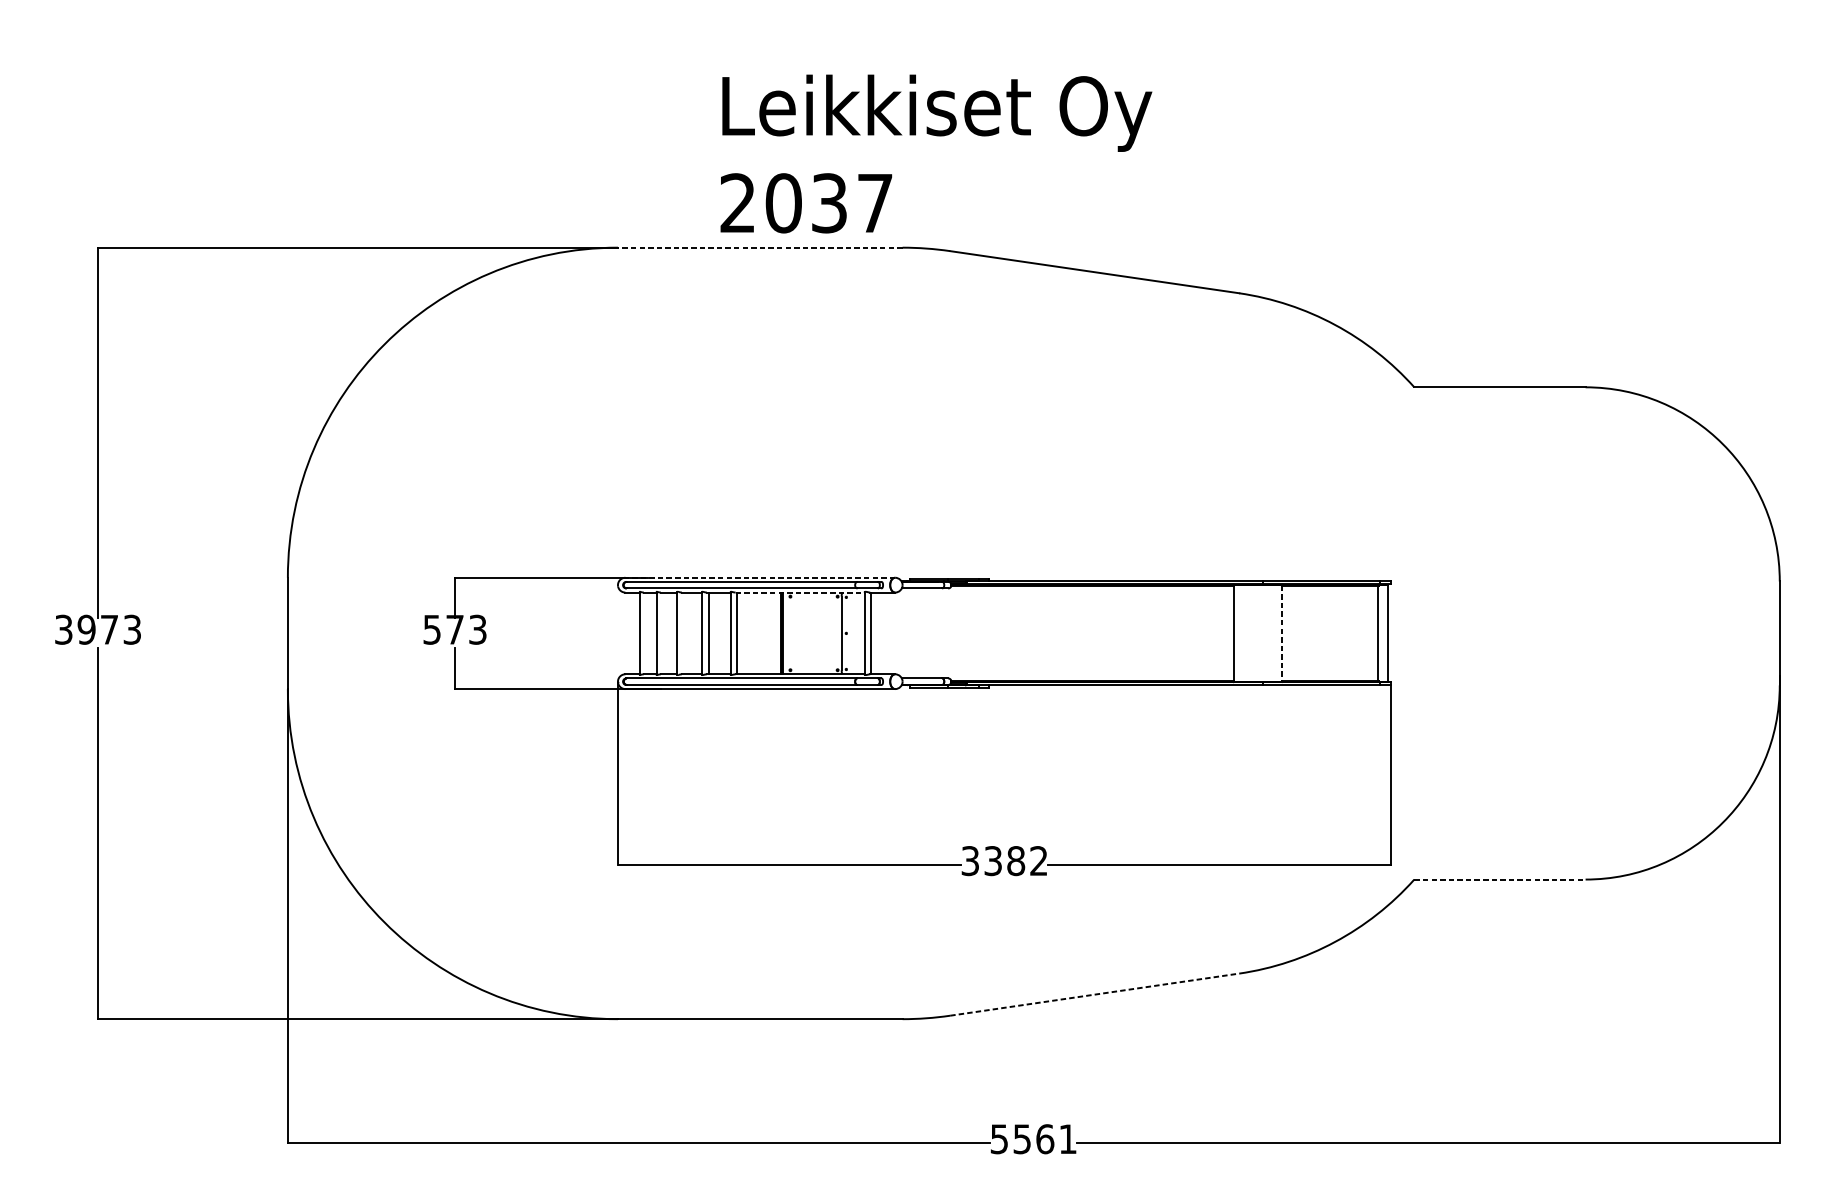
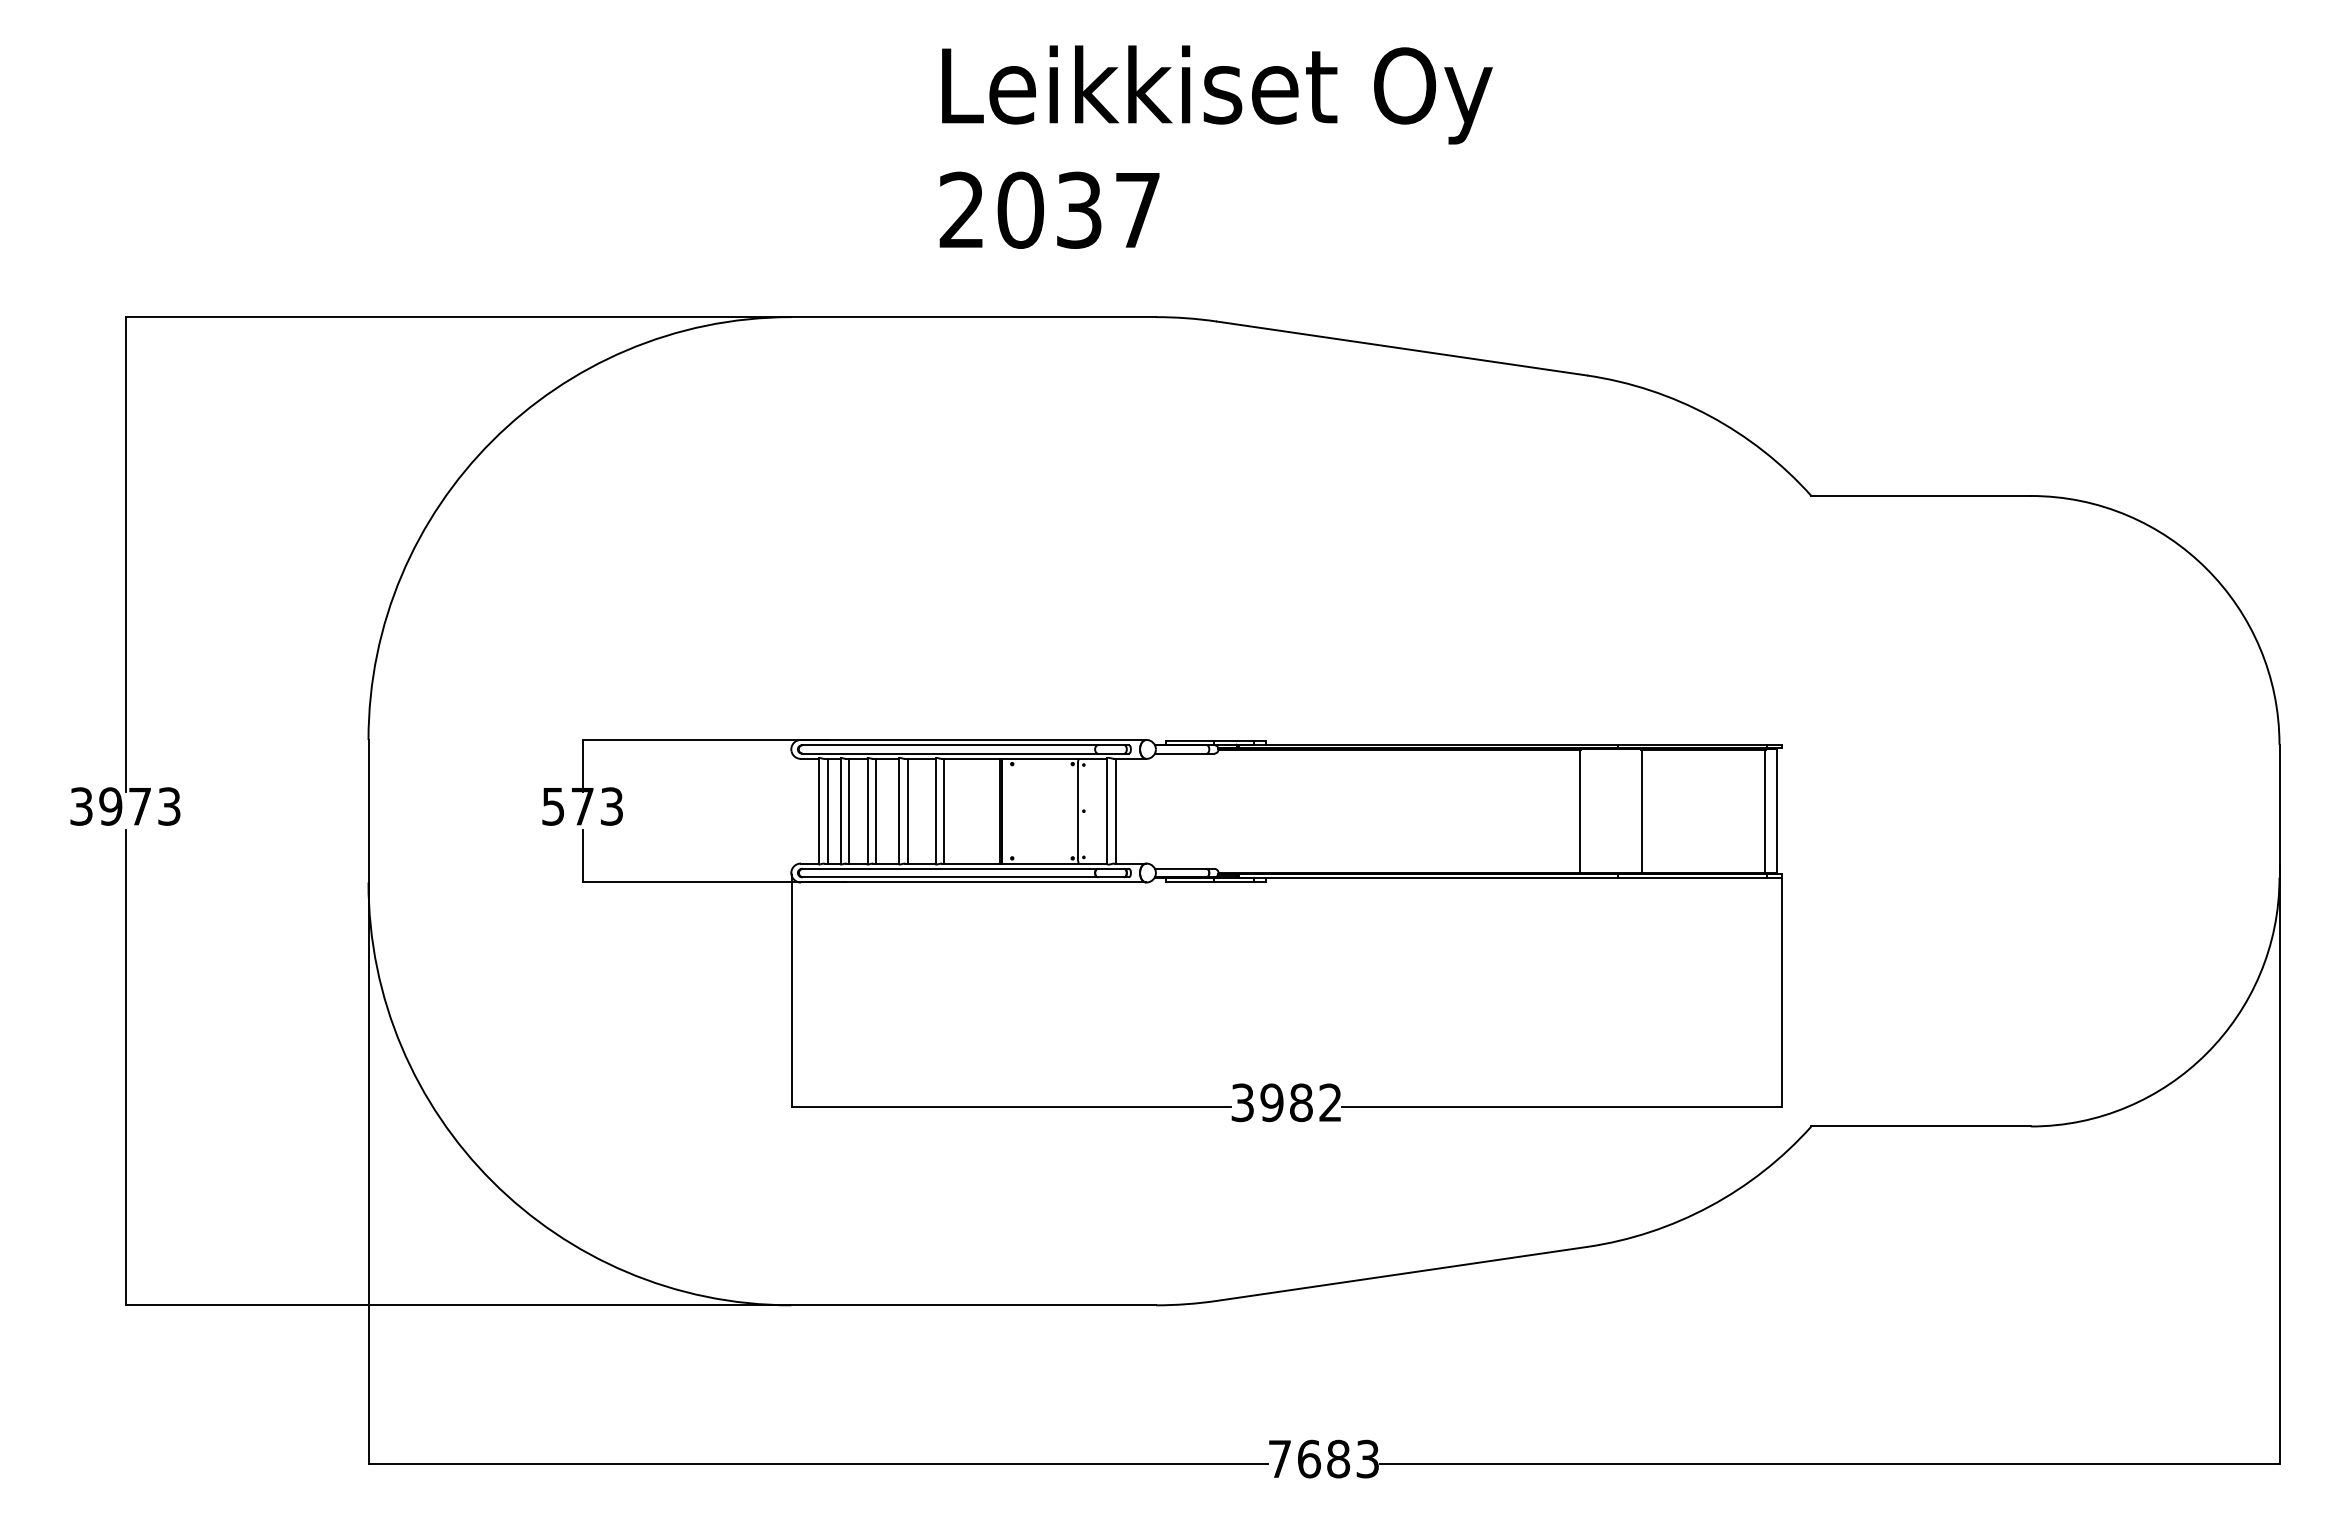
text: (935, 153) -> (1215, 146), moved
line: (760, 247) -> (973, 317), dashed -> solid
line: (760, 577) -> (973, 739), dashed -> solid
line: (800, 592) -> (1024, 758), dashed -> solid
line: (646, 632) -> (827, 810), added
line: (663, 632) -> (849, 810), added
line: (683, 632) -> (875, 810), added
line: (1281, 633) -> (1641, 811), dashed -> solid
text: (992, 860) -> (1271, 1102), 3382 -> 3982
line: (1500, 879) -> (1921, 1126), dashed -> solid
line: (1095, 994) -> (1402, 1273), dashed -> solid
text: (1033, 1138) -> (1323, 1458), 5561 -> 7683

